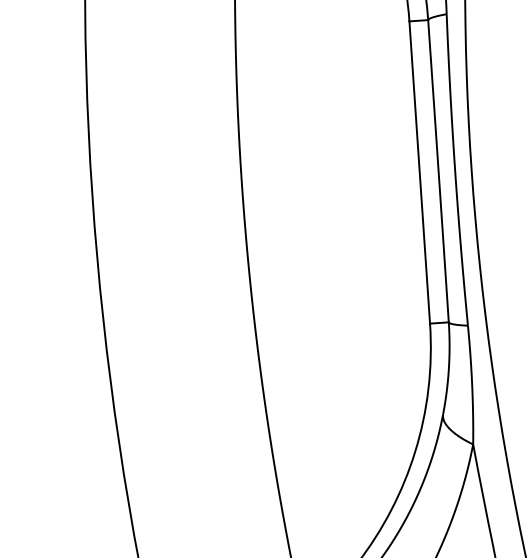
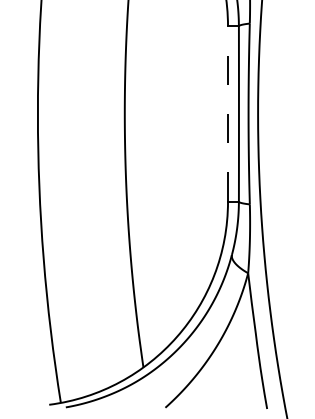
line: (420, 171) -> (228, 113), solid -> dashed

